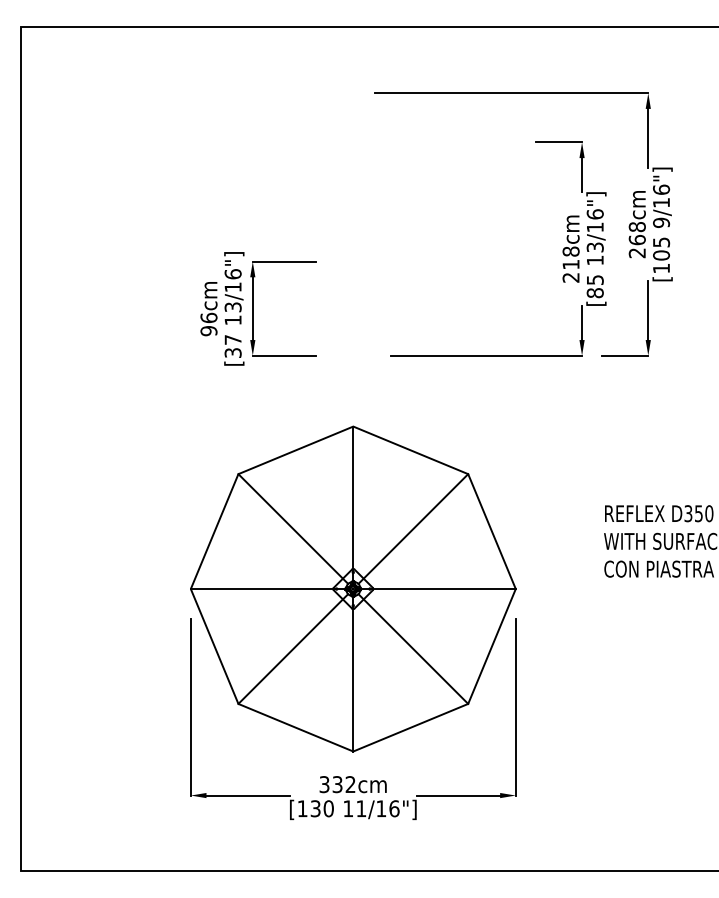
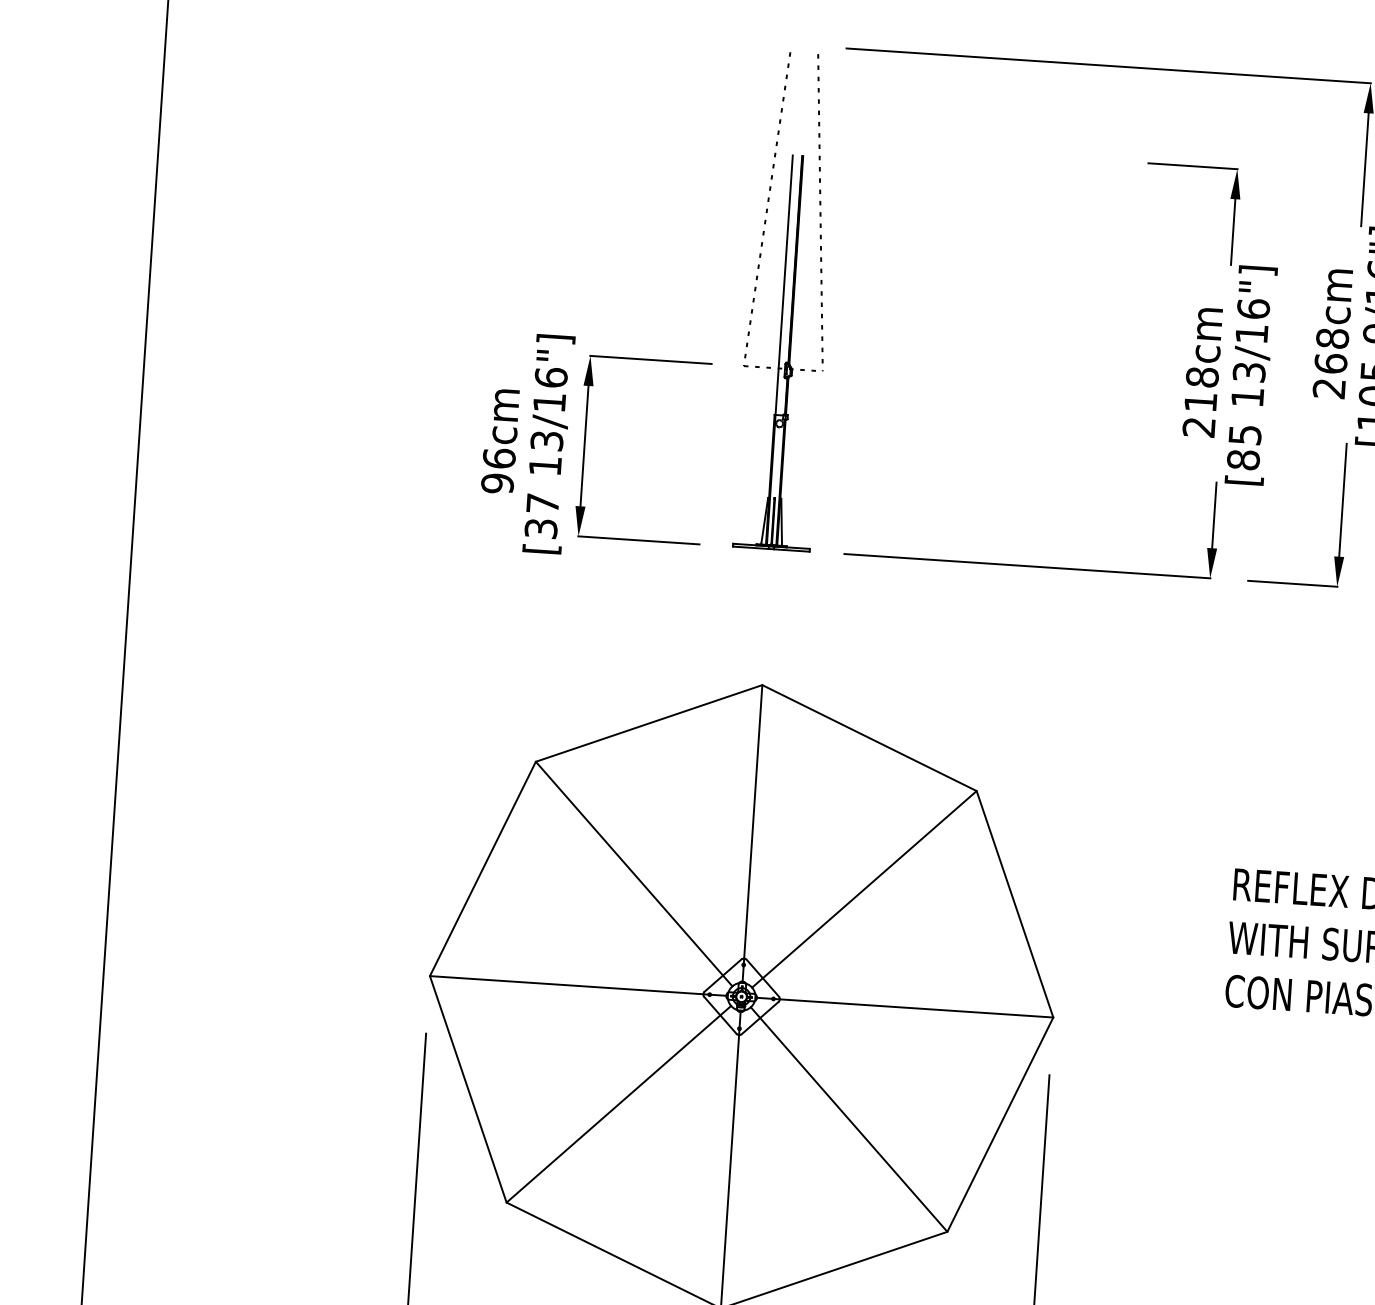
part: (353, 226) -> (788, 301), added

